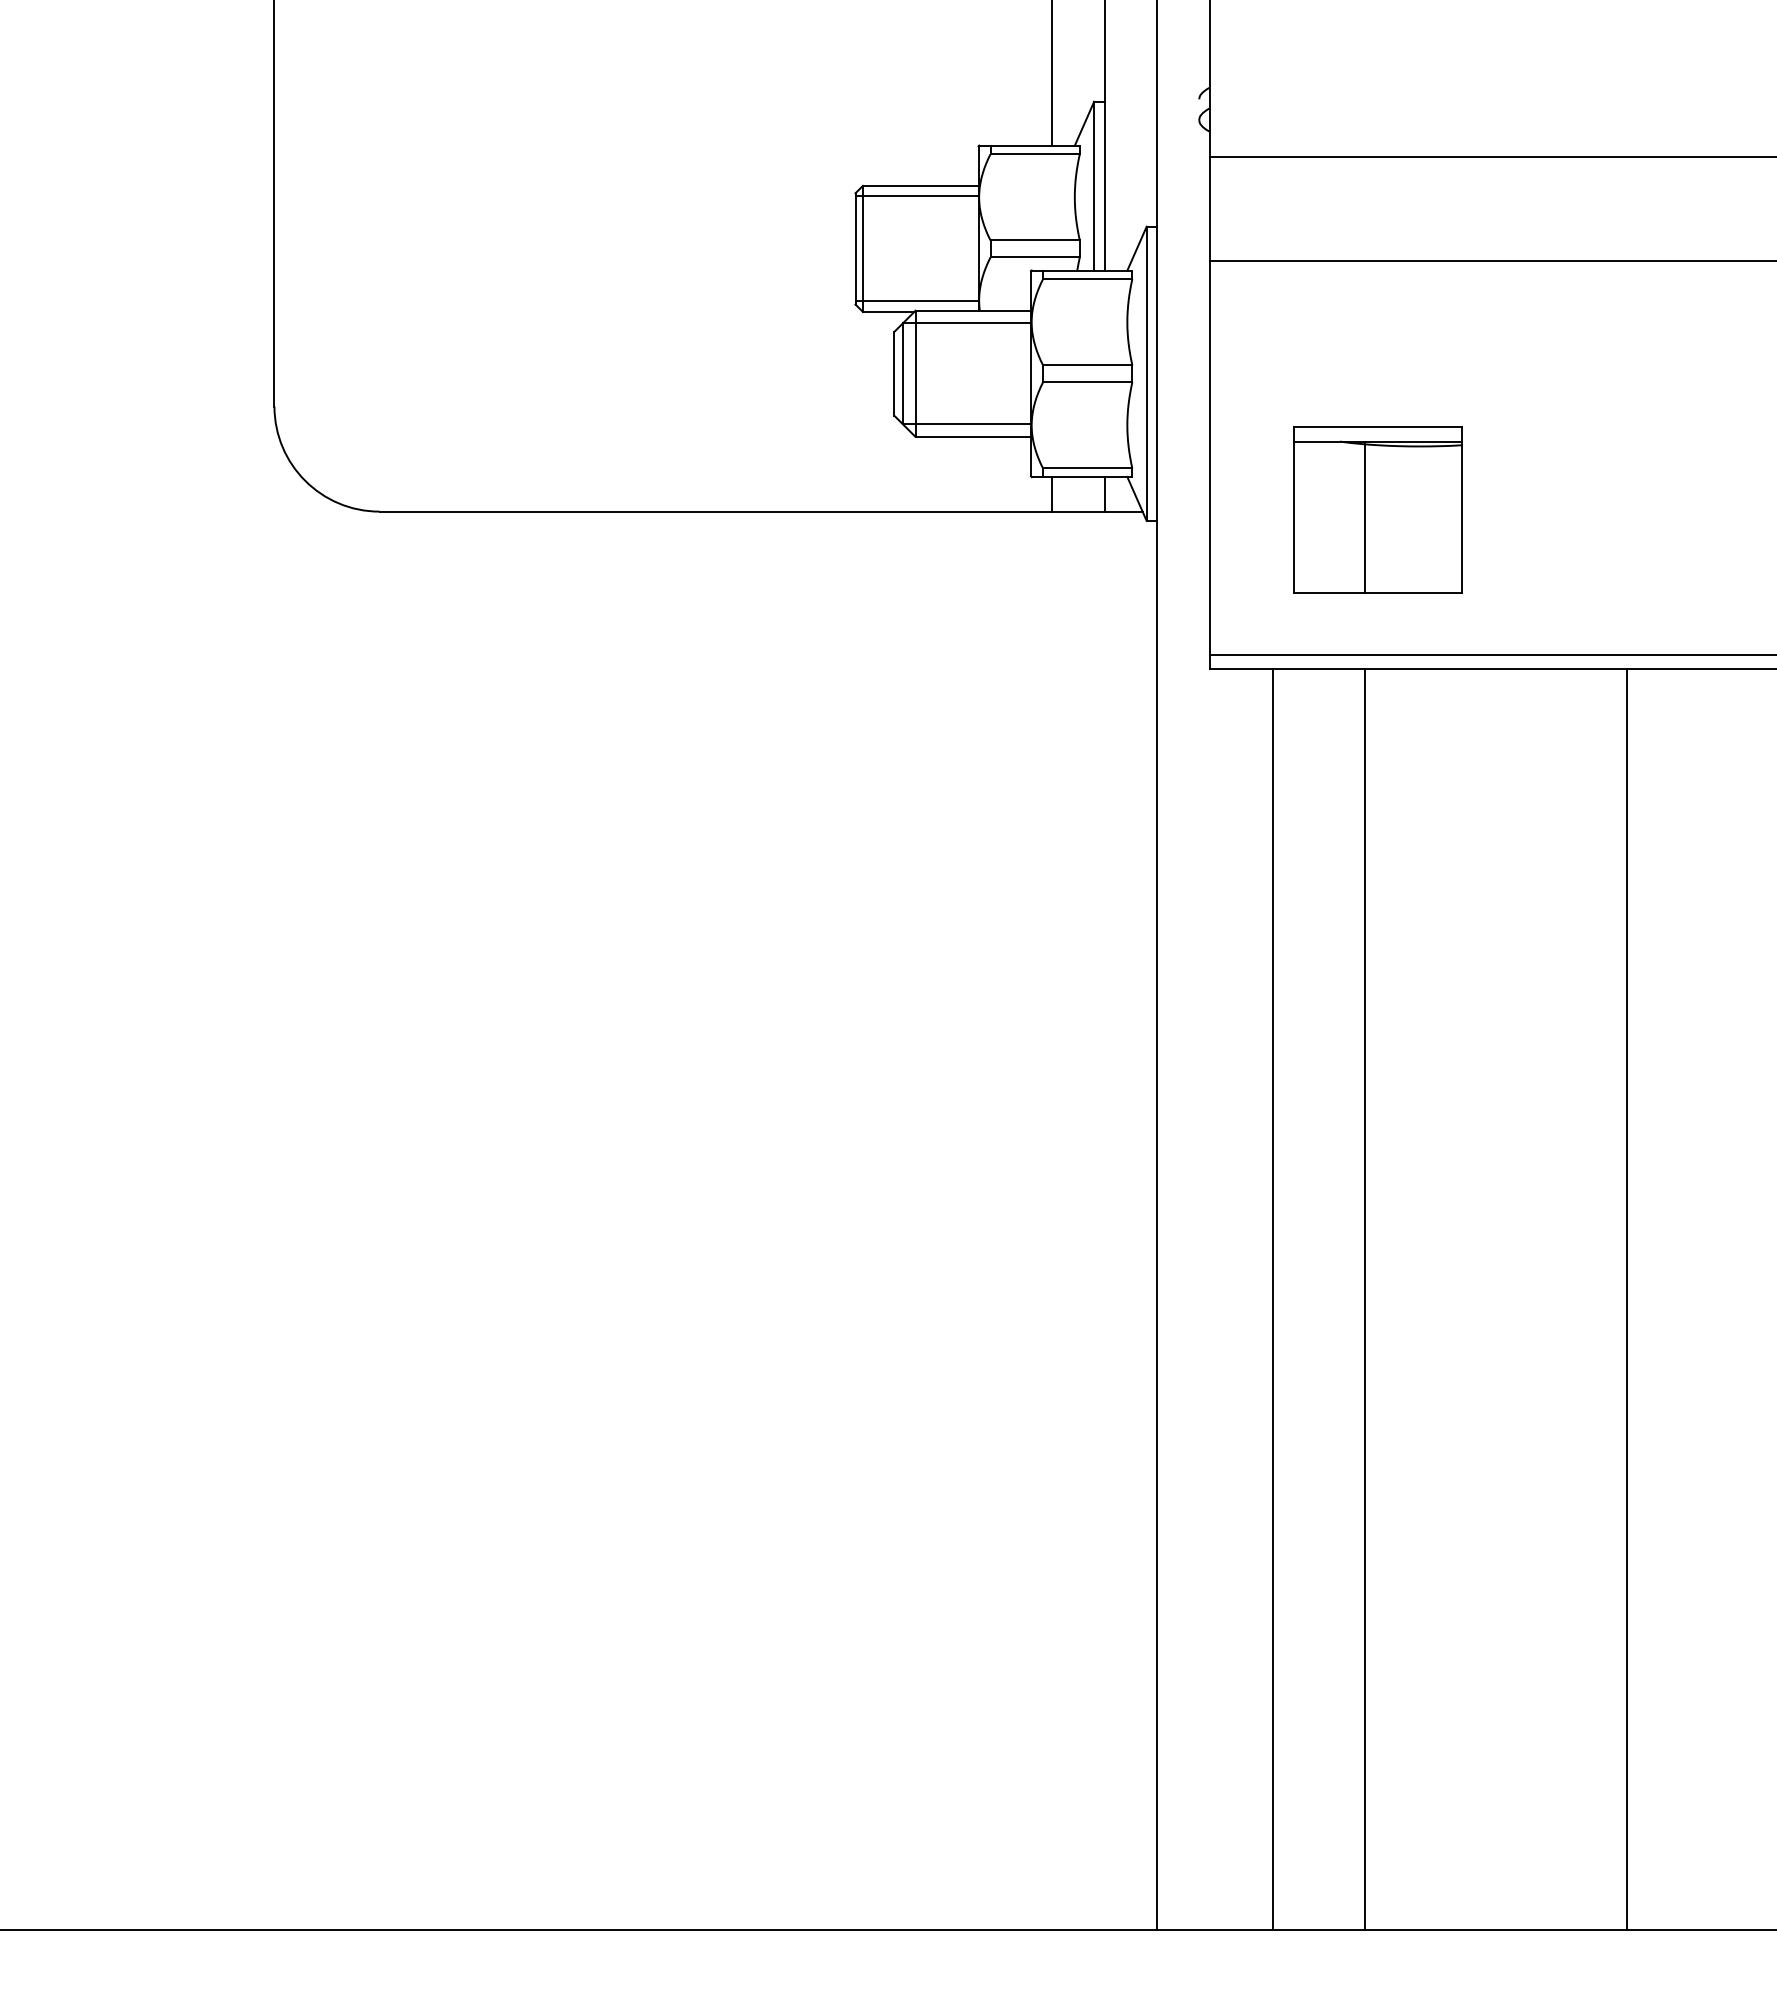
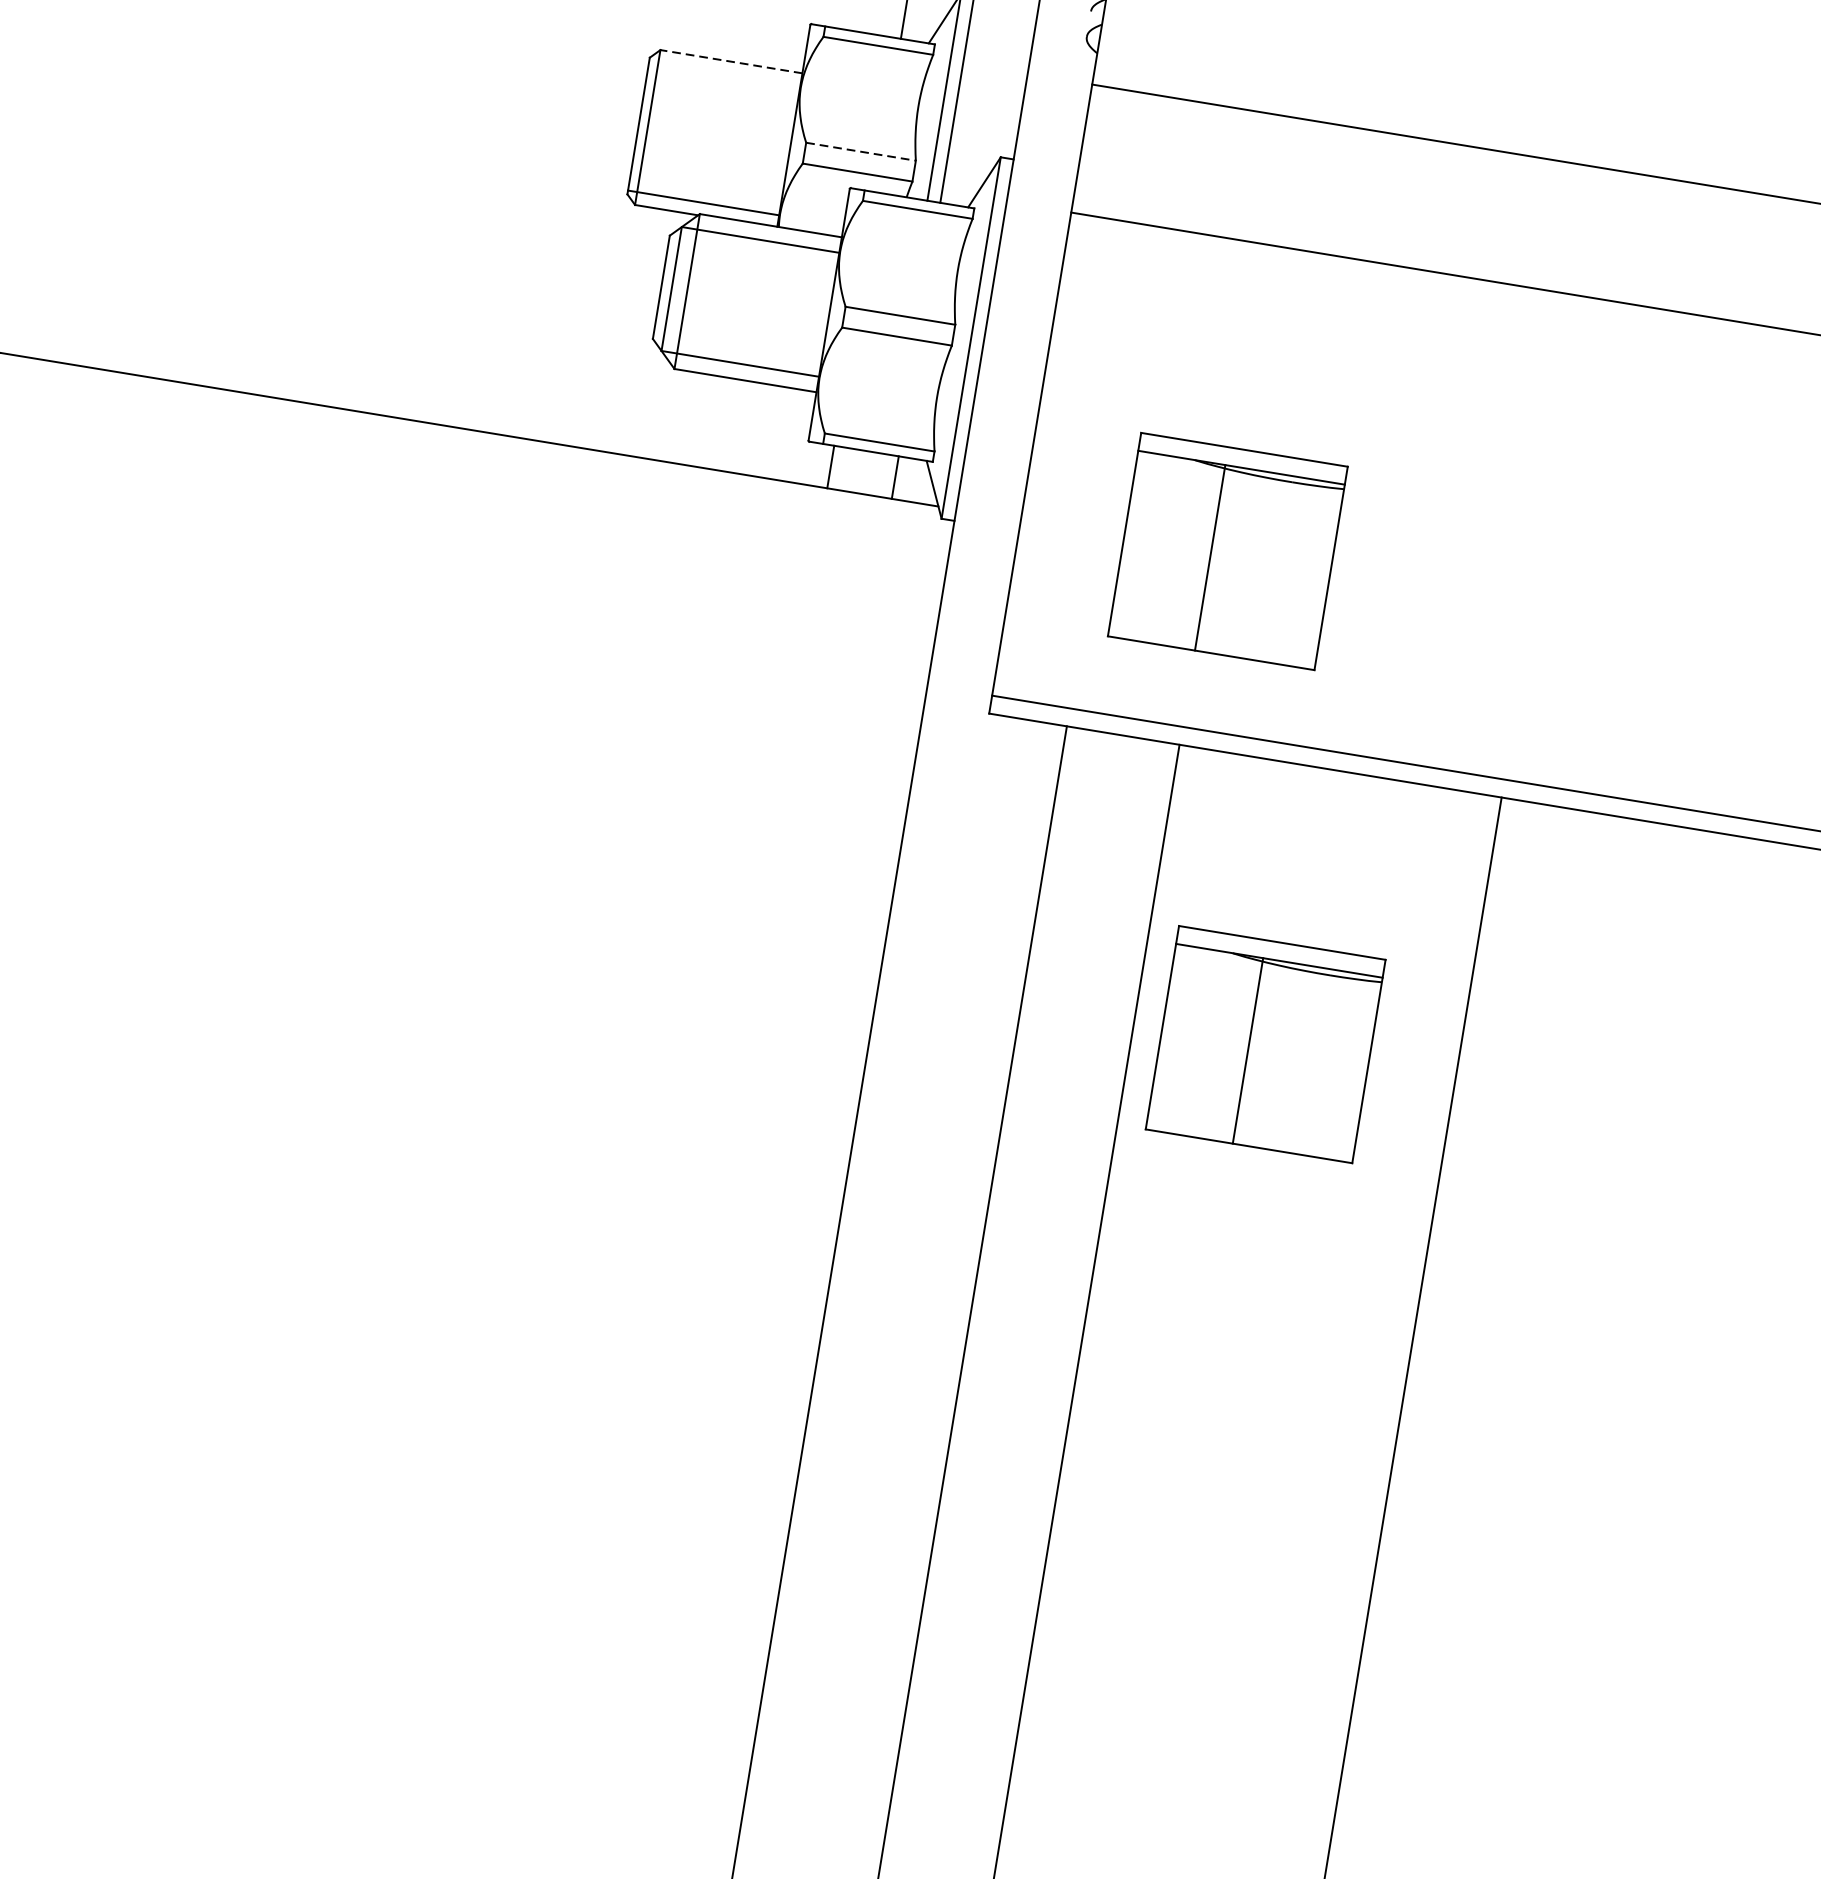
line: (920, 185) -> (731, 61), solid -> dashed
line: (916, 196) -> (724, 73), removed
line: (1035, 240) -> (861, 151), solid -> dashed
part: (1471, 895) -> (1265, 1044), added

